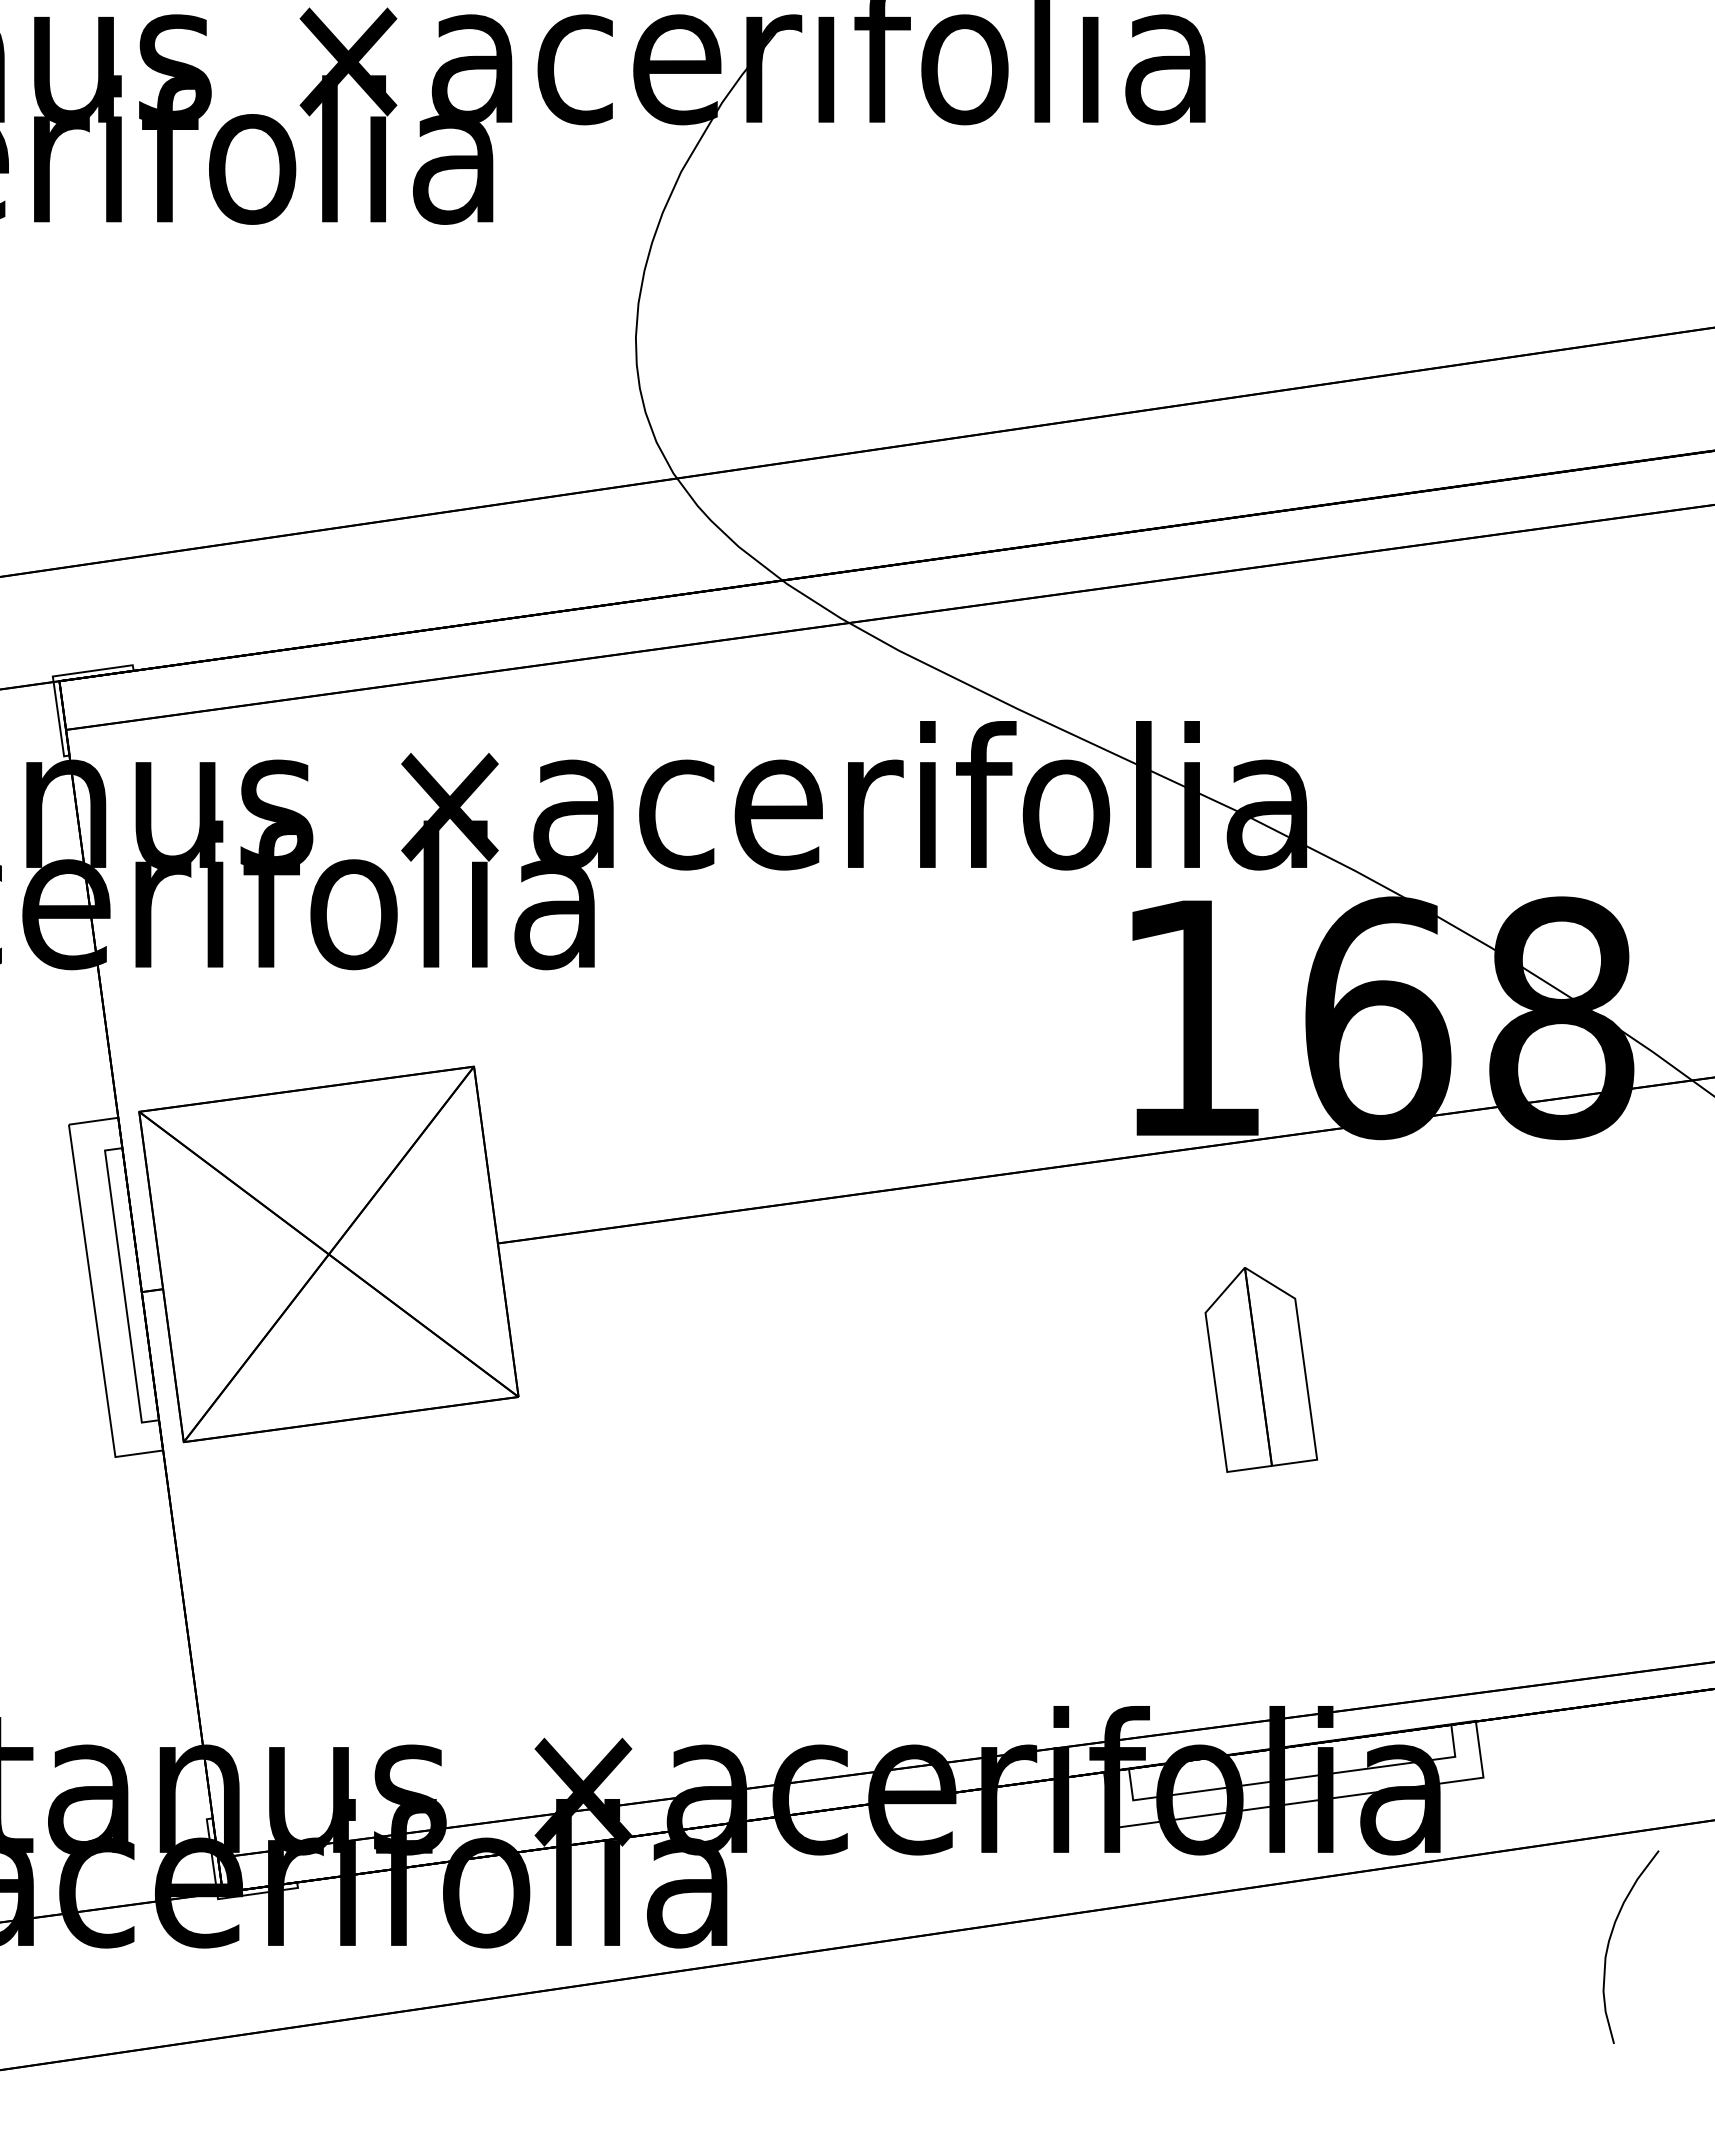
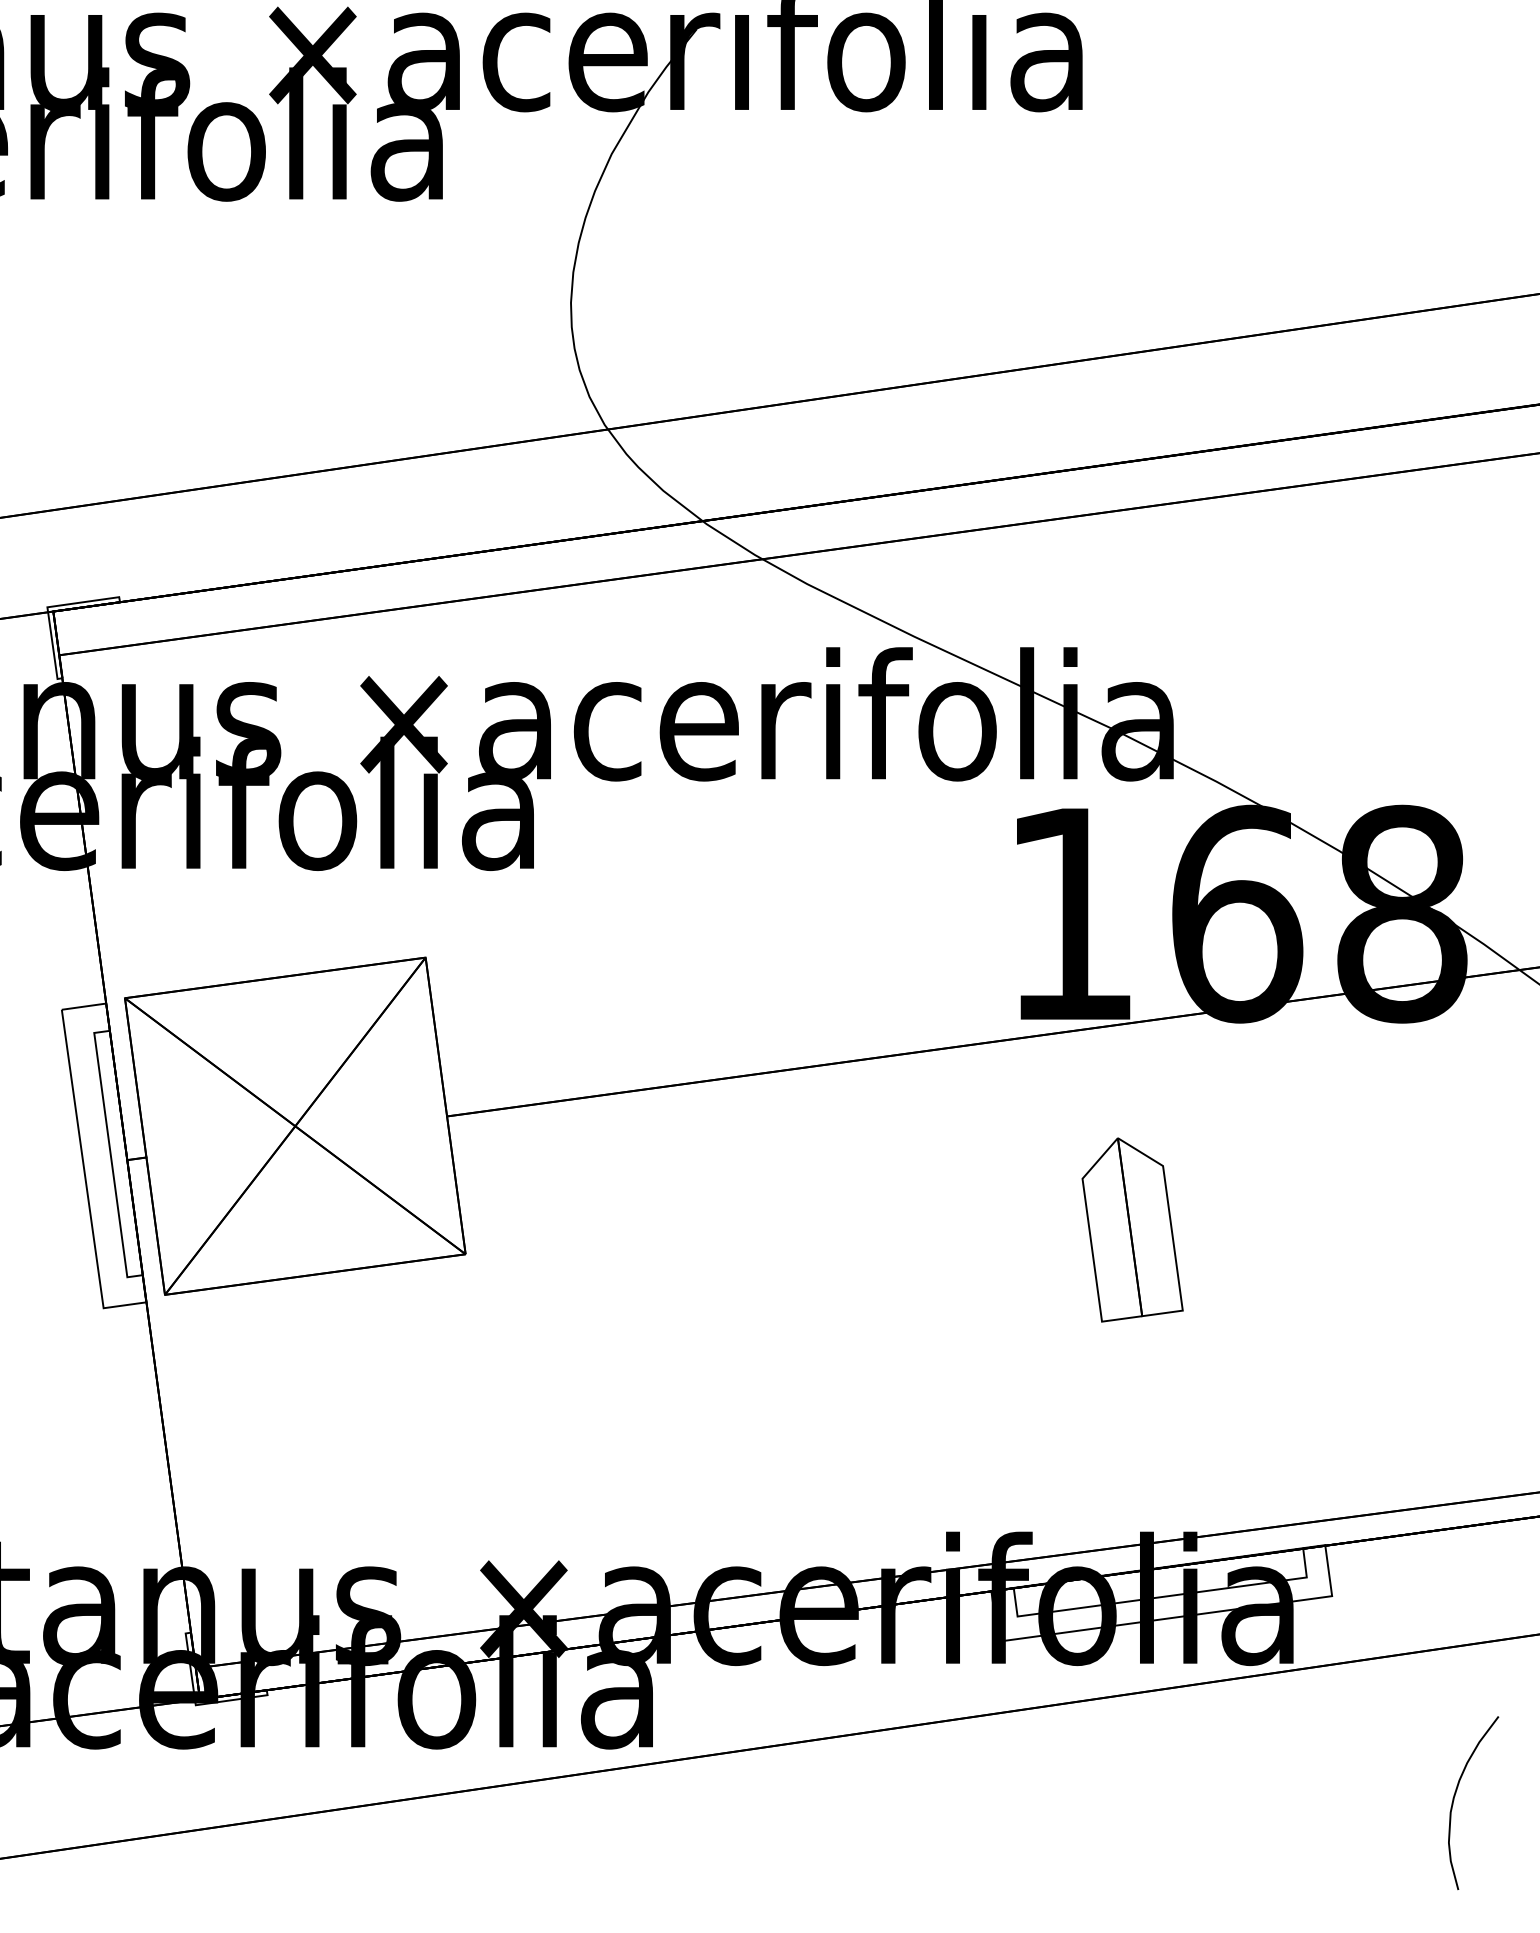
curve: (1610, 1940) -> (1455, 1797), moved

